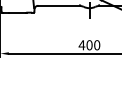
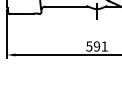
text: (89, 45) -> (96, 46), 400 -> 591

